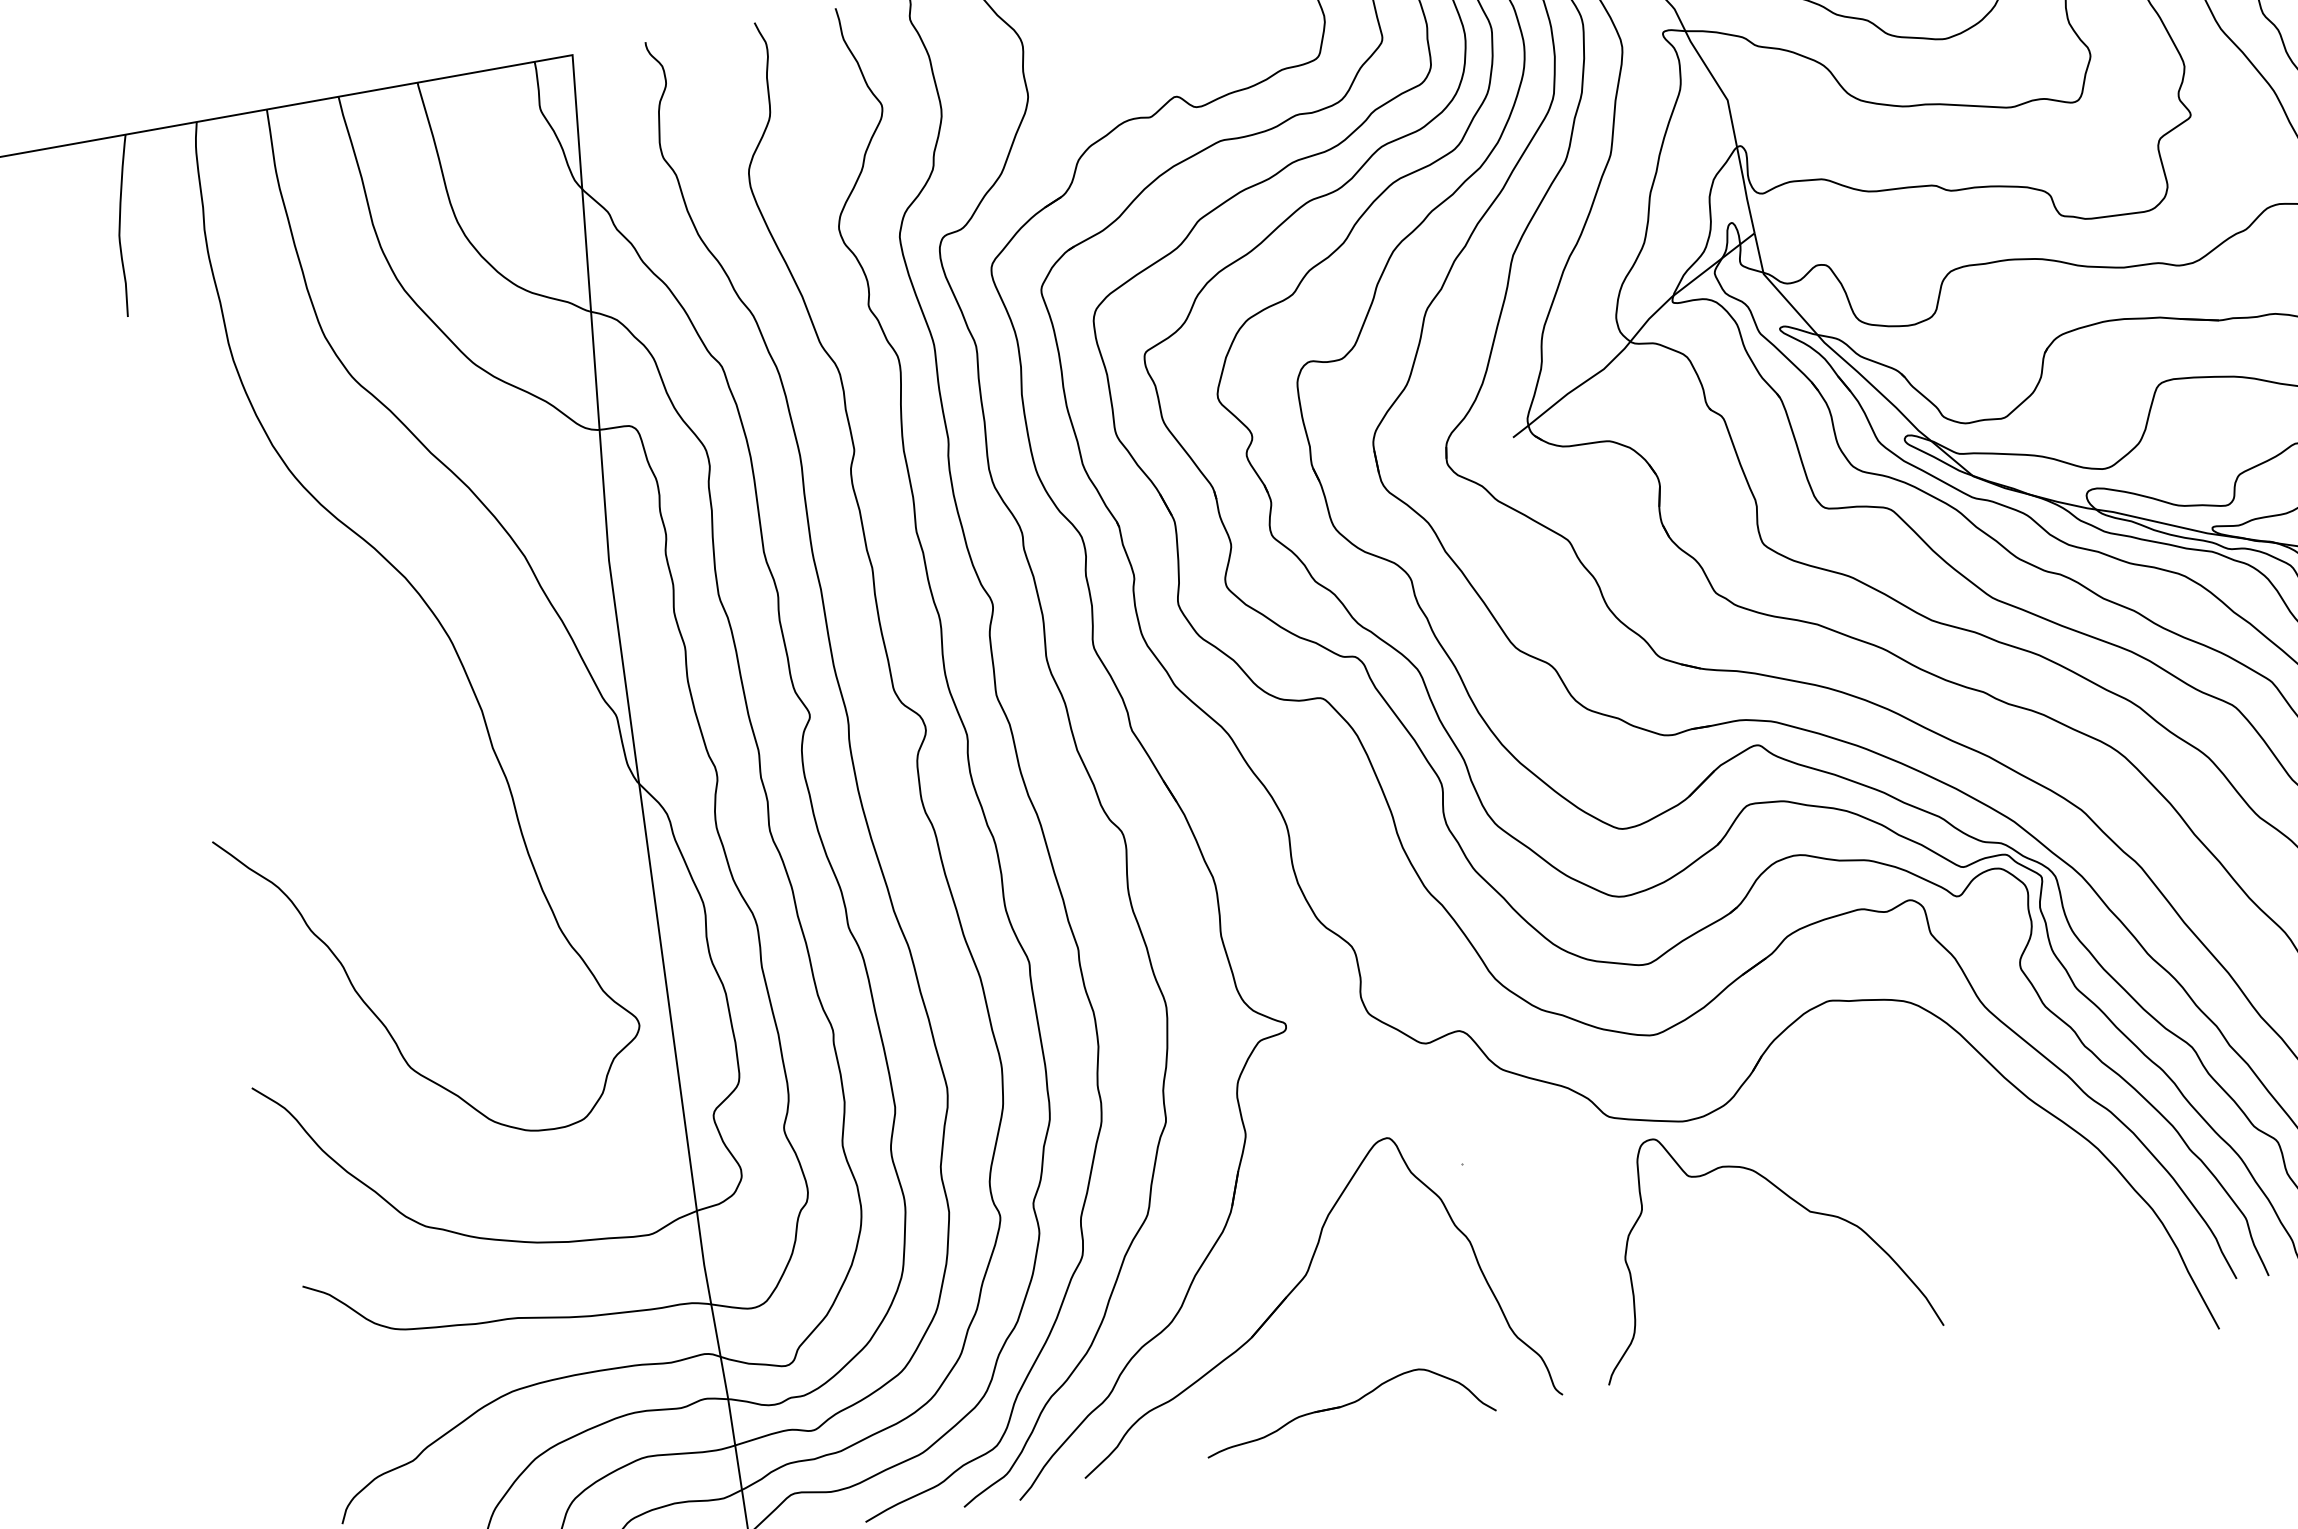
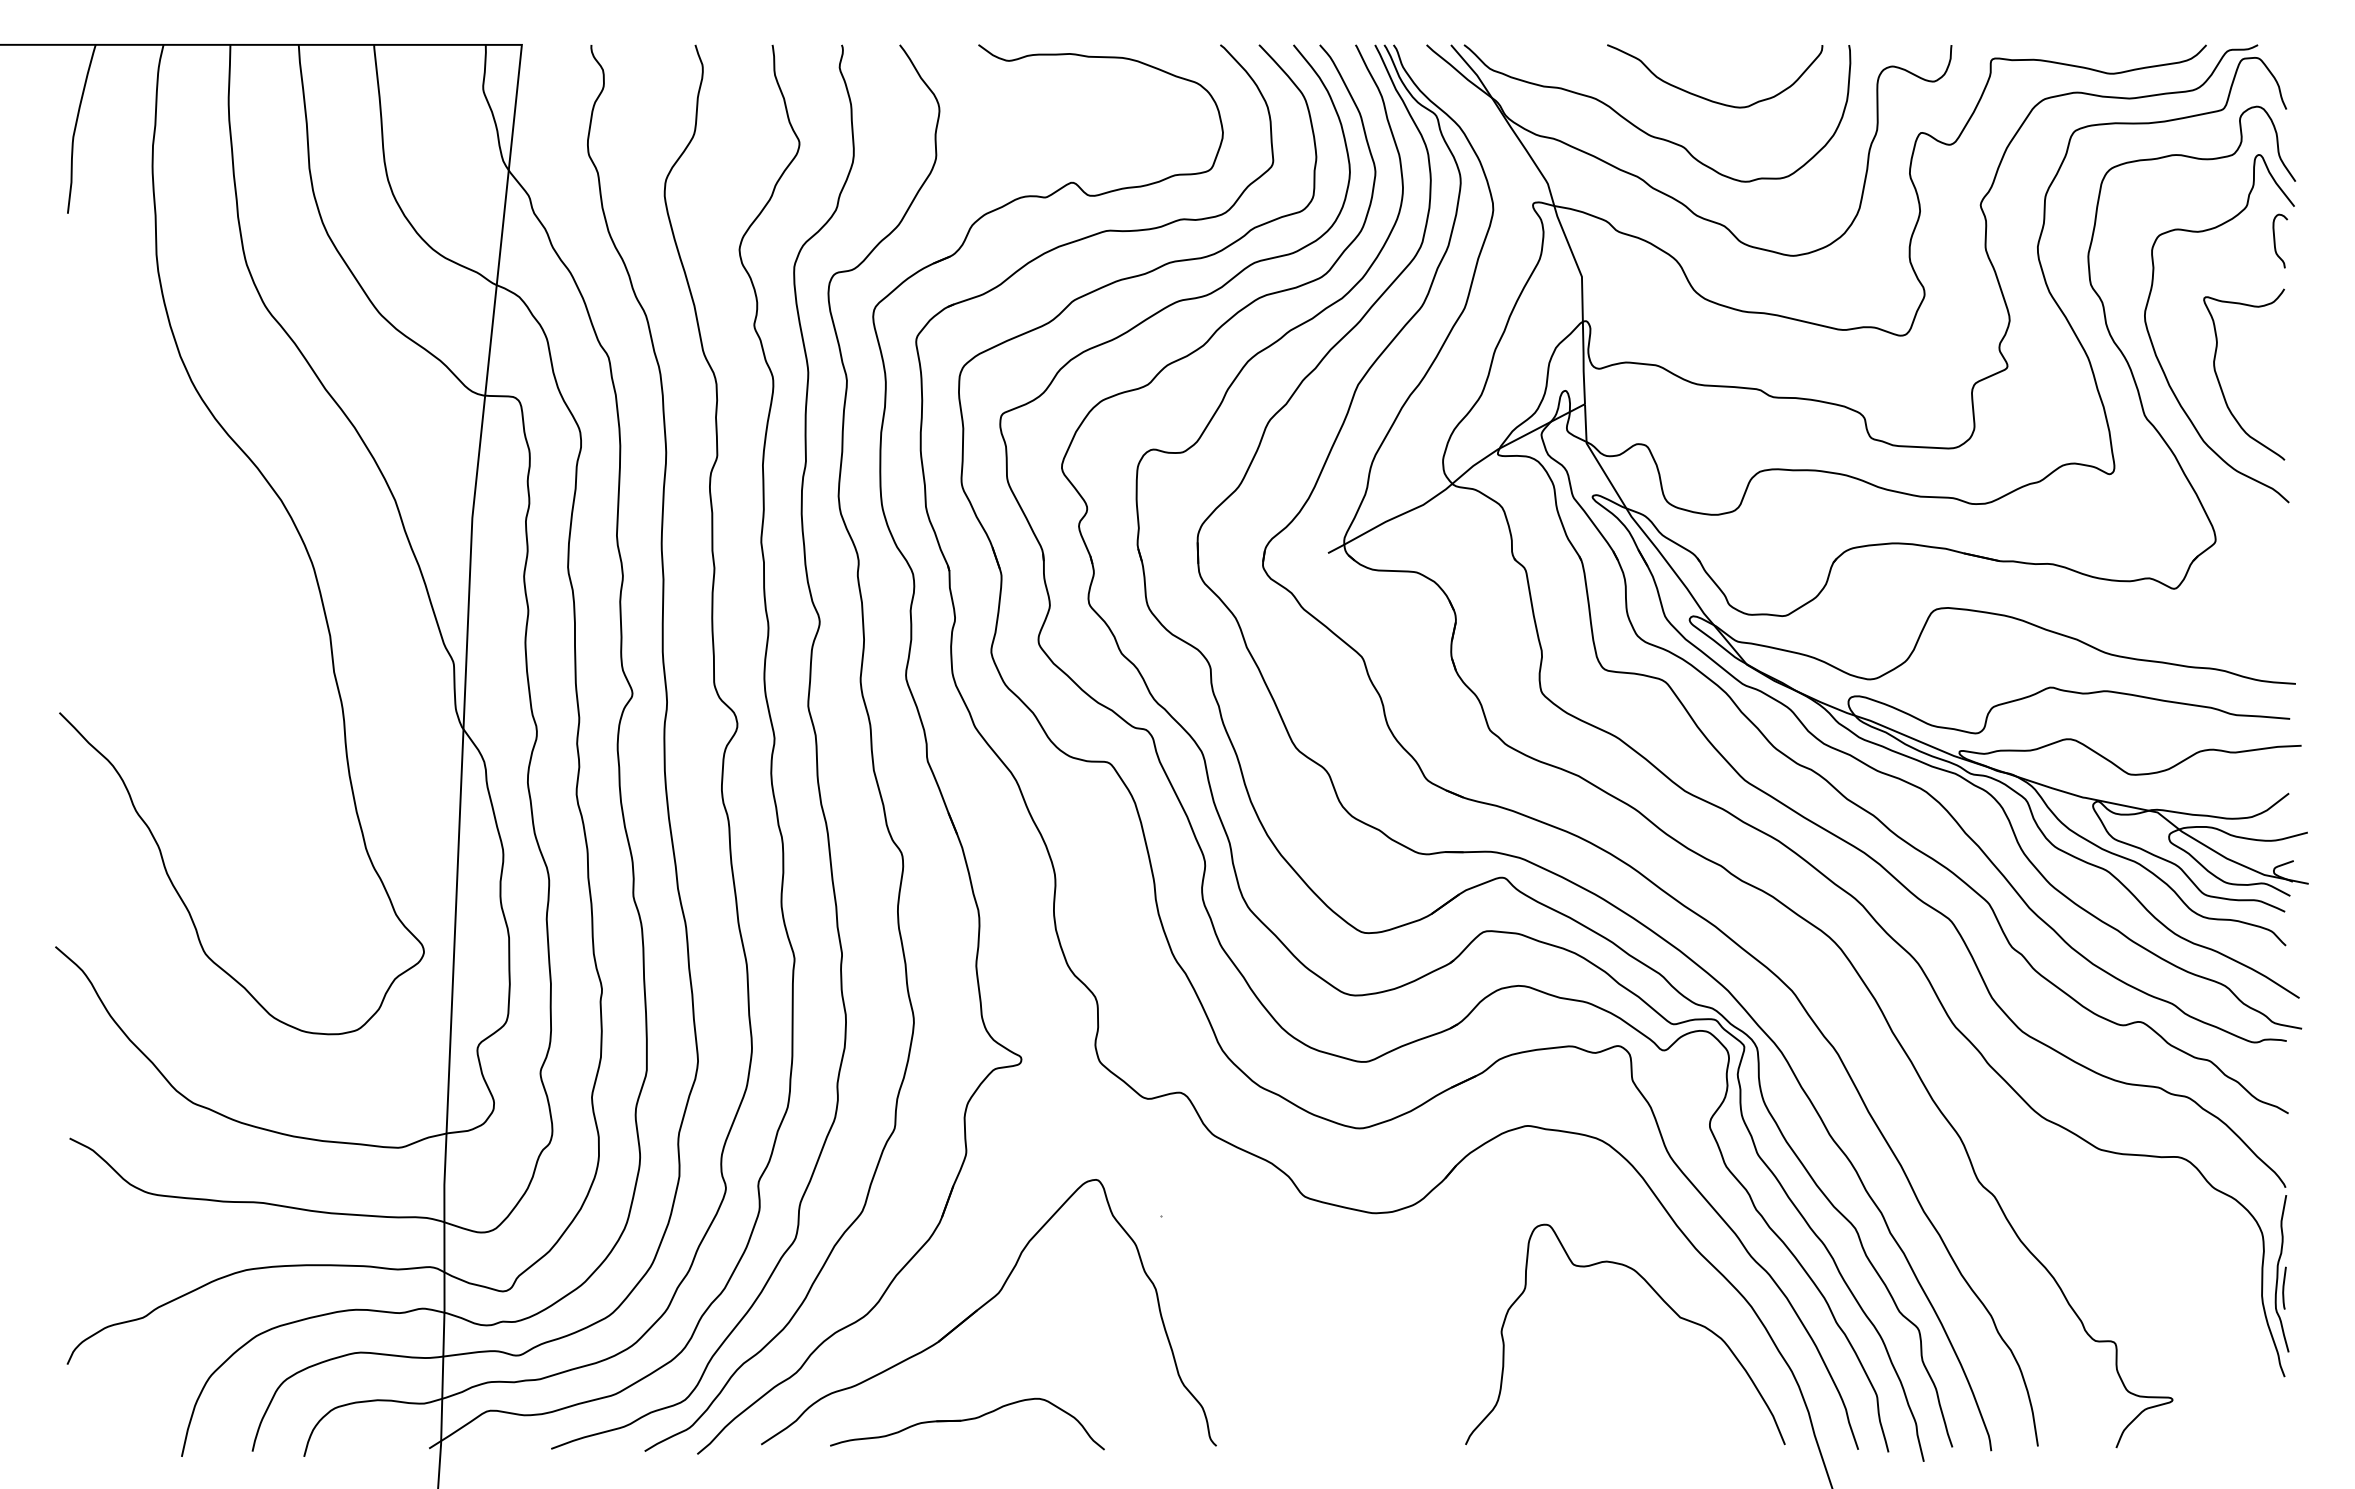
curve: (1785, 1195) -> (1660, 1298), moved
part: (1347, 1408) -> (967, 1423), moved

